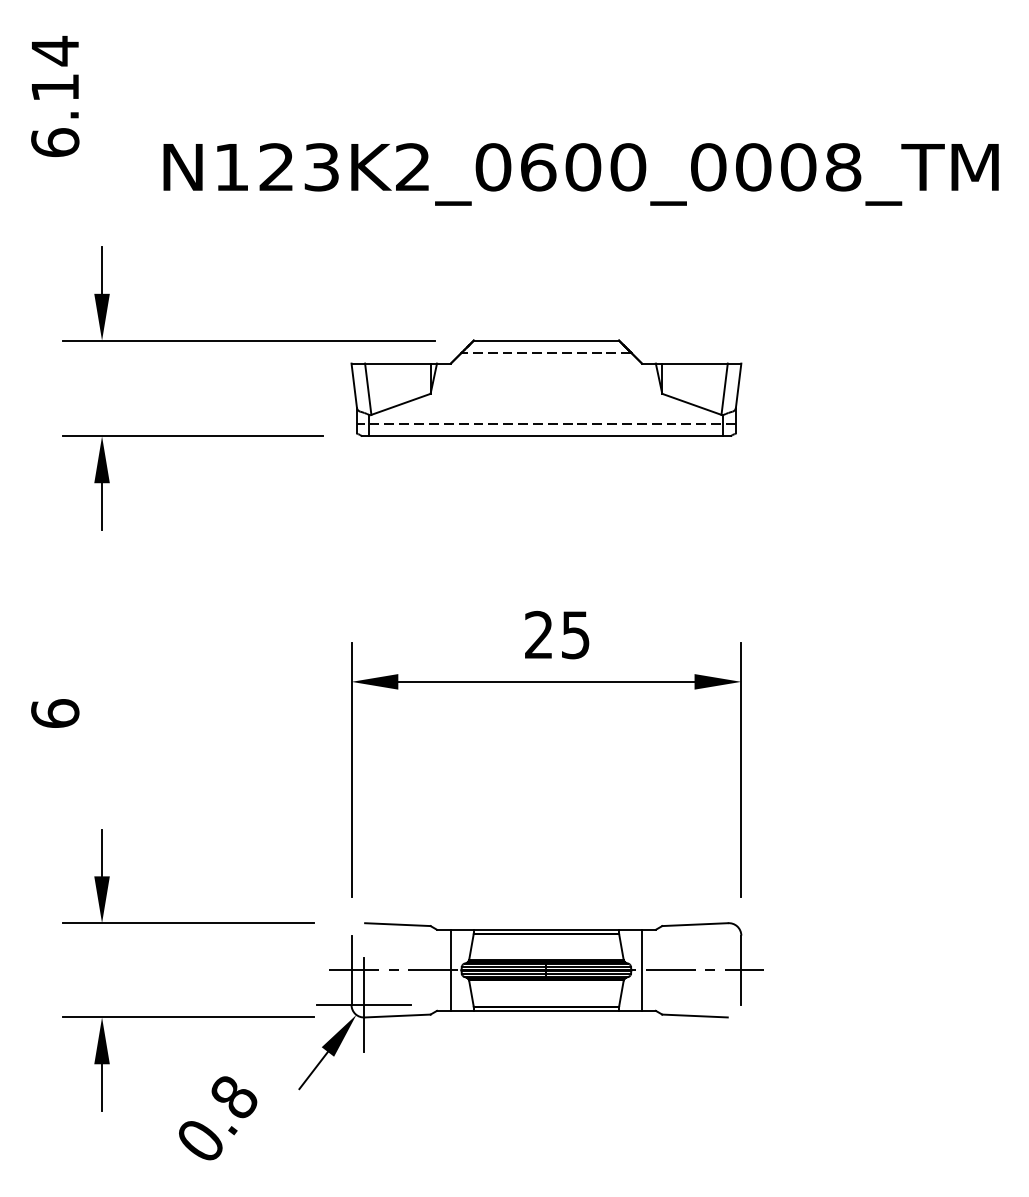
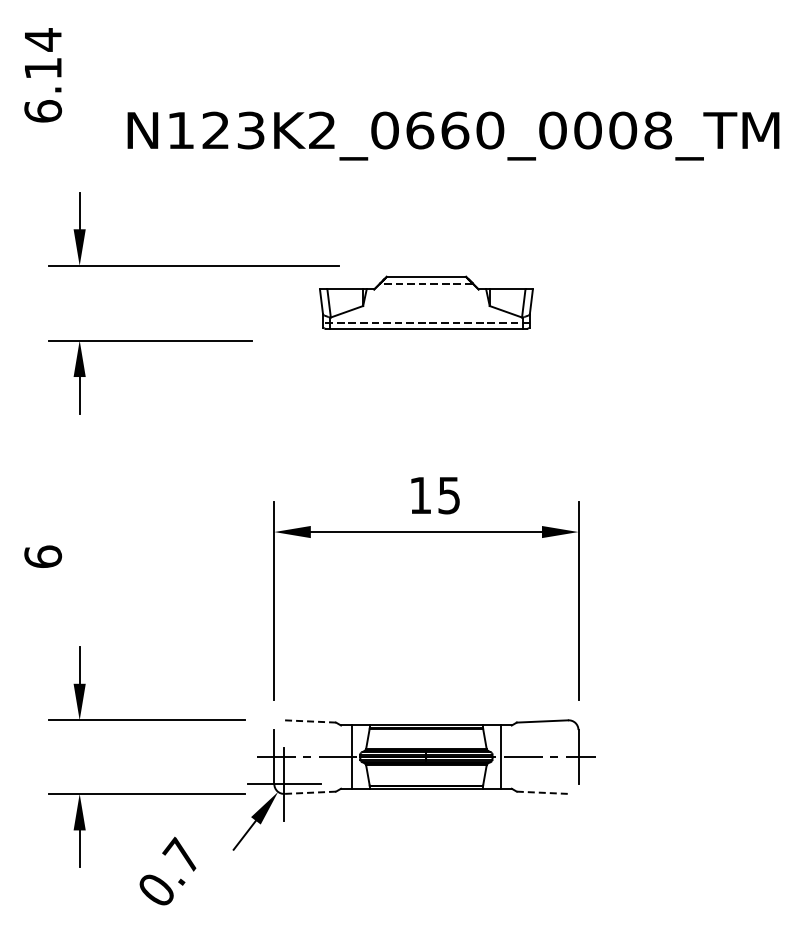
text: (583, 167) -> (455, 130), N123K2_0600_0008_TM -> N123K2_0660_0008_TM
part: (546, 387) -> (426, 302), size x0.7
text: (537, 633) -> (419, 494), 25 -> 15
line: (397, 924) -> (310, 721), solid -> dashed
line: (397, 1015) -> (310, 792), solid -> dashed
line: (695, 1015) -> (542, 792), solid -> dashed
text: (232, 1095) -> (181, 854), 0.8 -> 0.7

